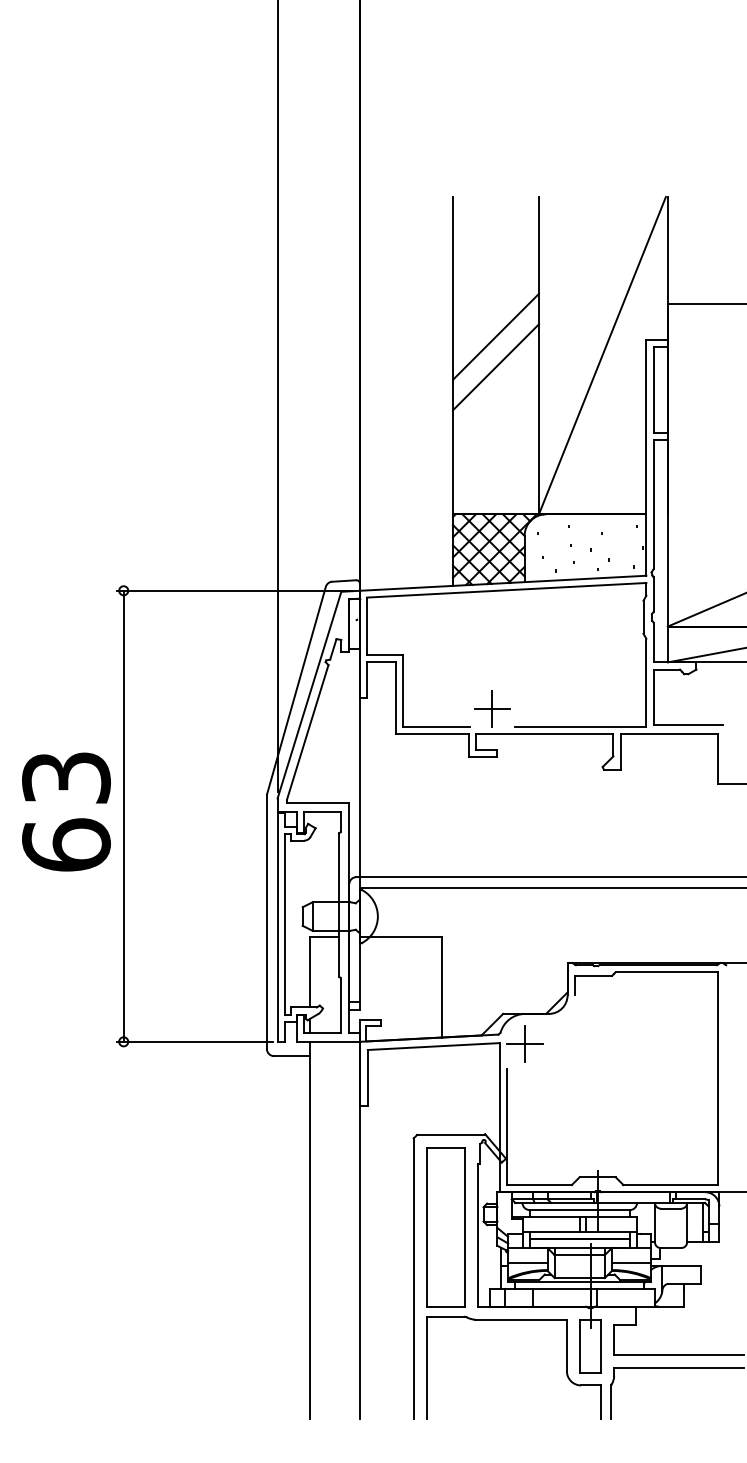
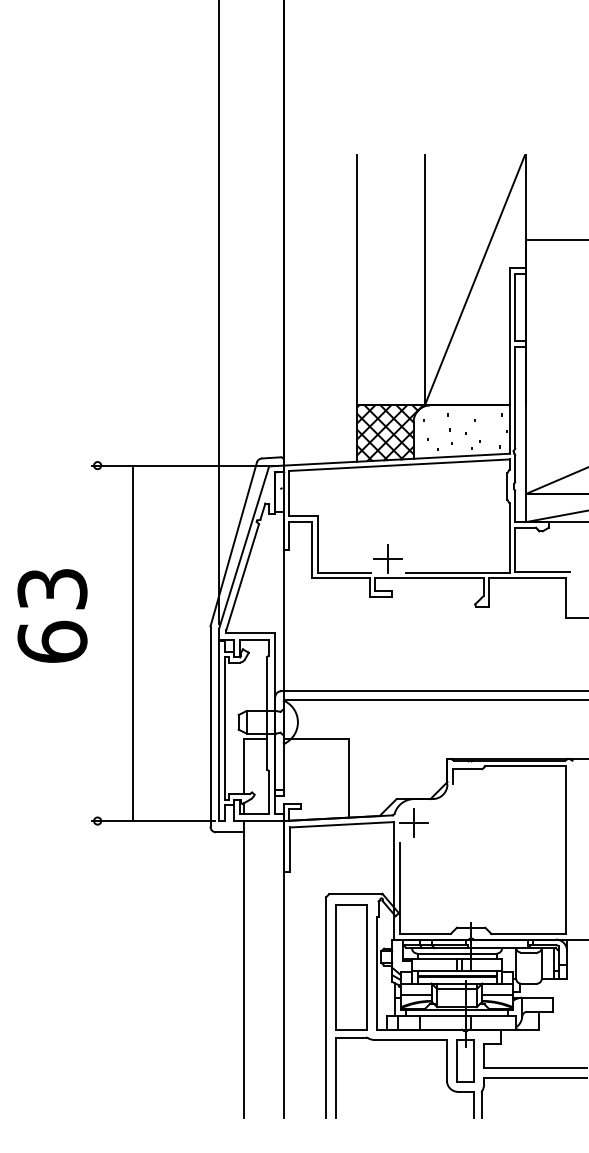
line: (495, 336) -> (390, 265), removed
line: (495, 367) -> (390, 289), removed
text: (66, 811) -> (52, 615), moved
line: (123, 816) -> (132, 643), moved

